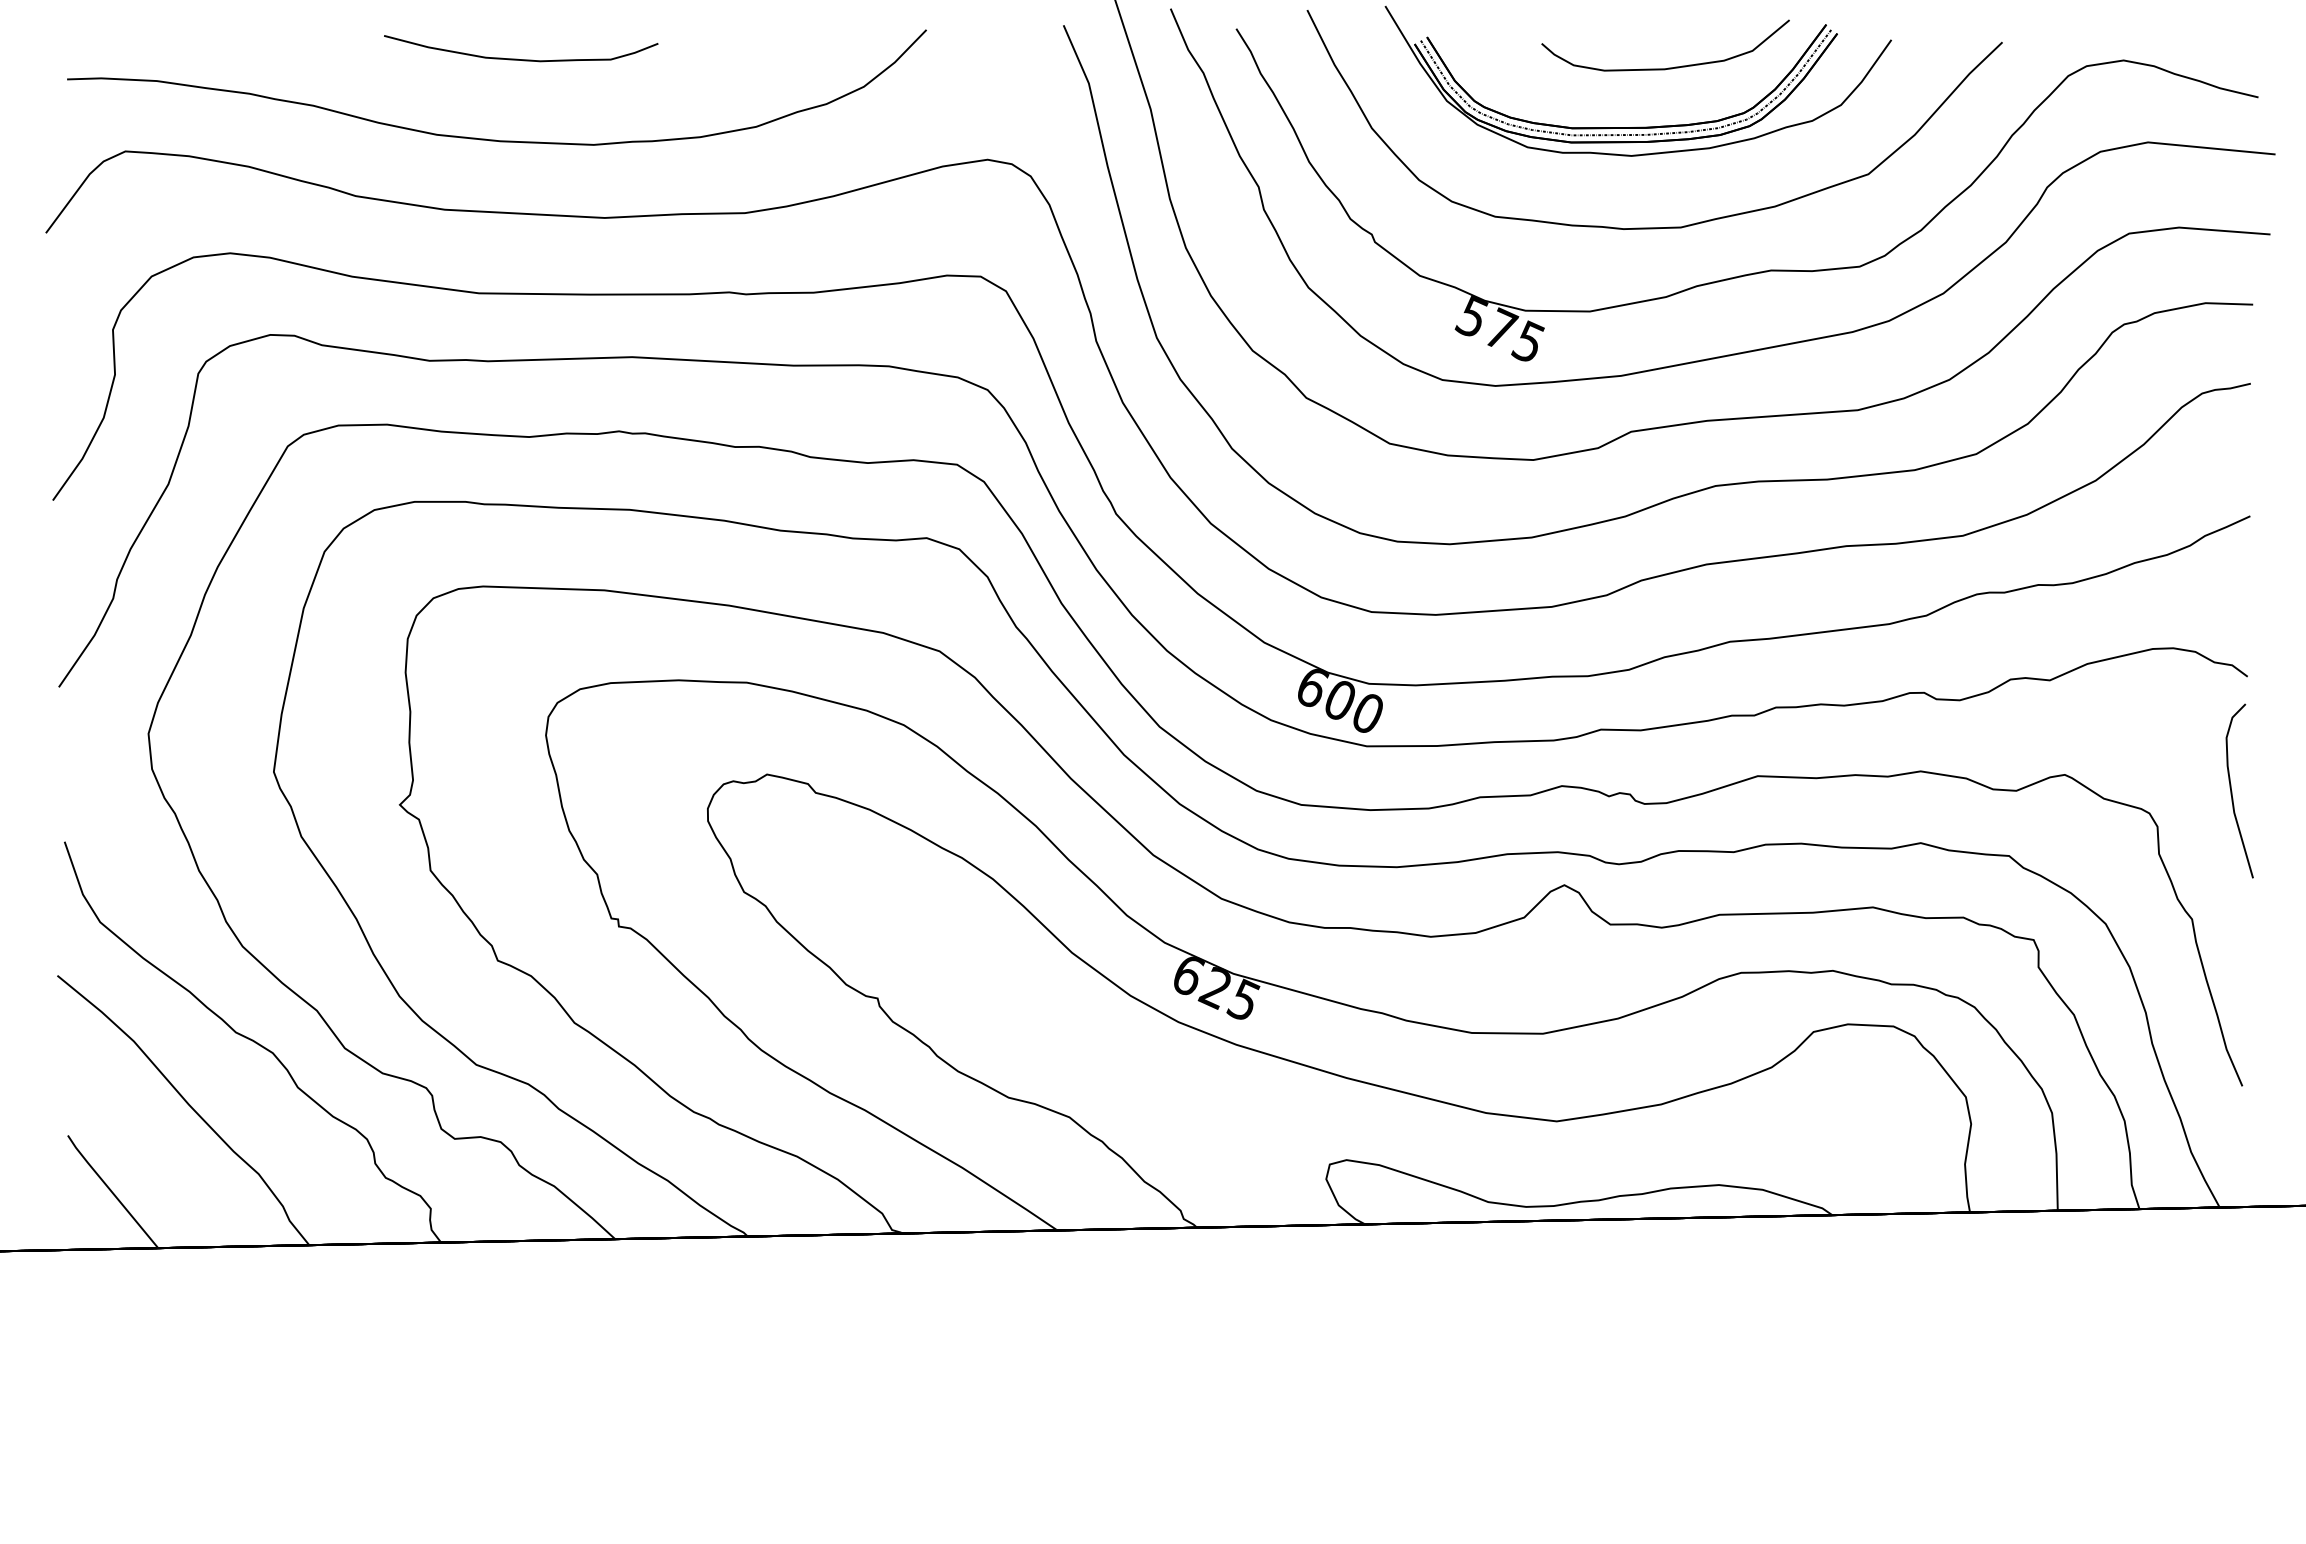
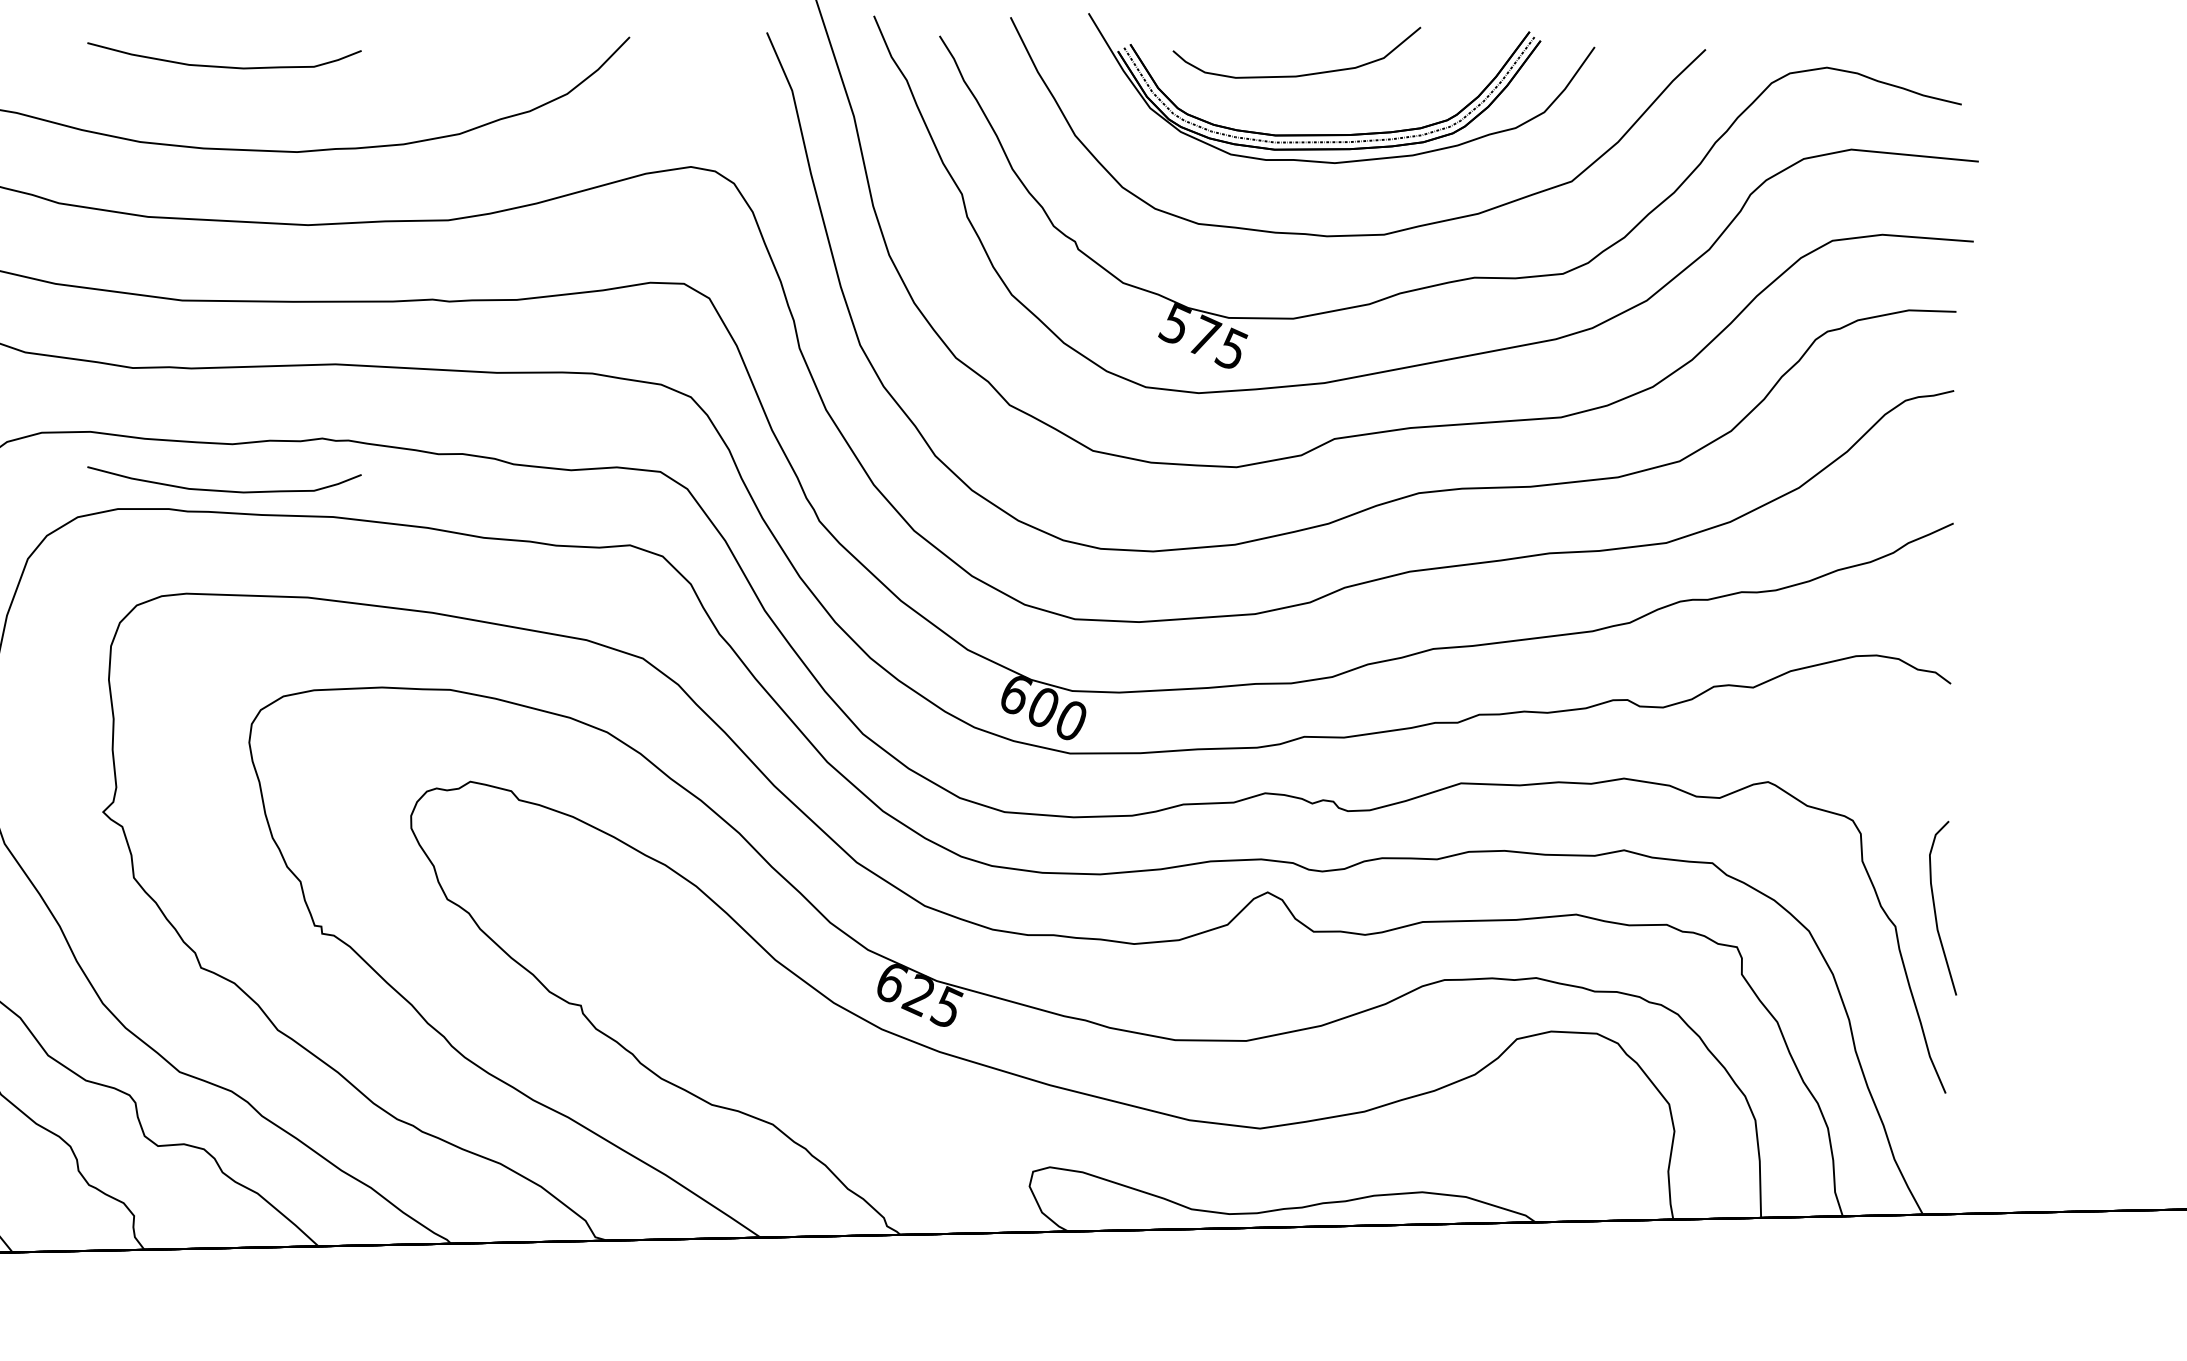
curve: (1668, 67) -> (1299, 74), moved
curve: (517, 482) -> (220, 489), added
curve: (2232, 791) -> (1935, 908), moved

